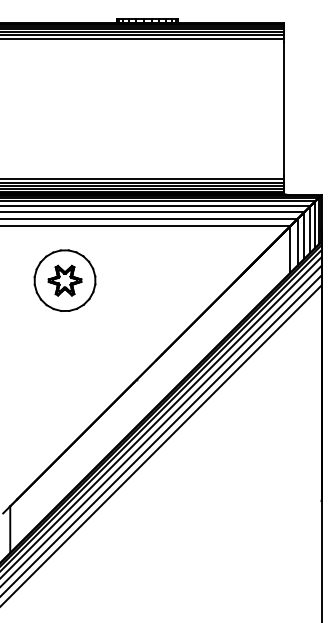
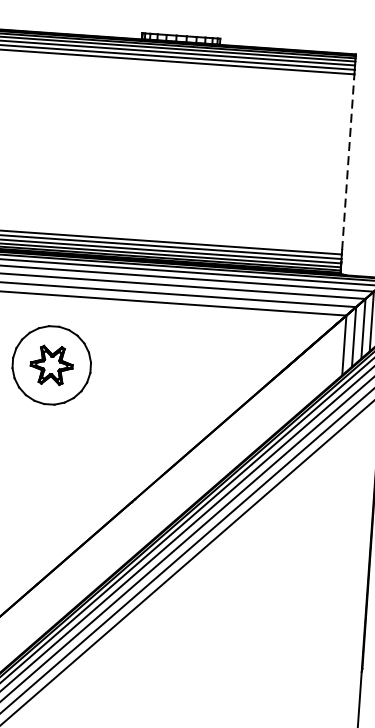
line: (283, 109) -> (347, 164), solid -> dashed

